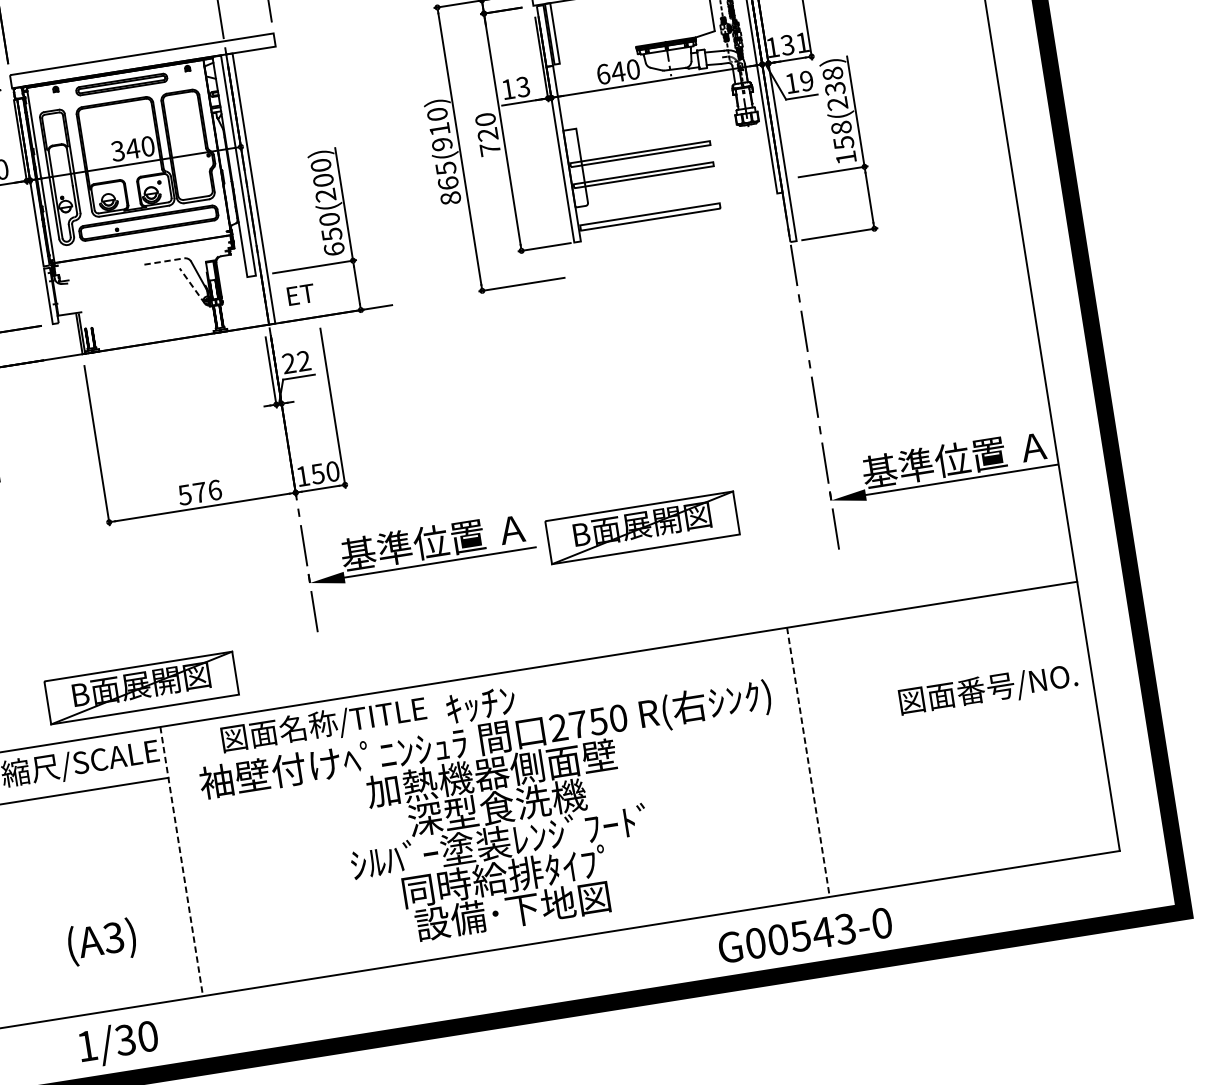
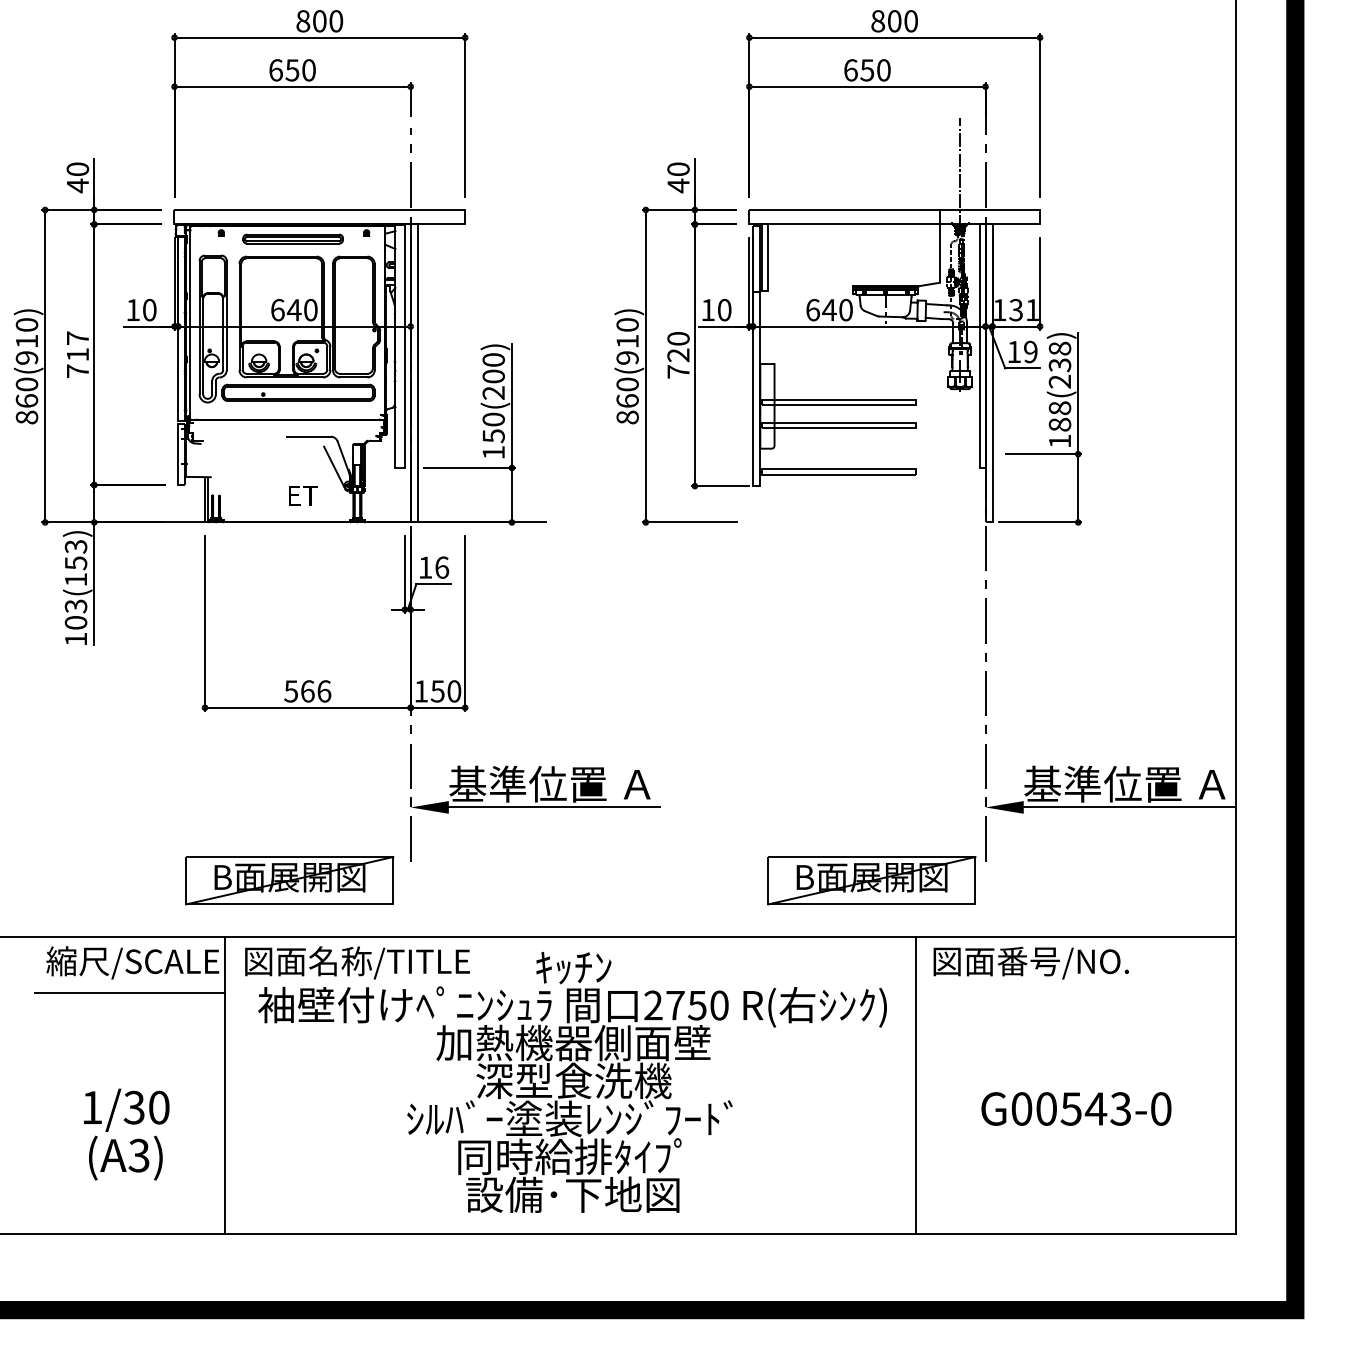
text: (523, 87) -> (724, 310), 13 -> 10
text: (843, 142) -> (1059, 424), 158(238) -> 188(238)
text: (117, 150) -> (277, 309), 340 -> 640
text: (445, 168) -> (627, 384), 865(910) -> 860(910)
text: (334, 249) -> (493, 452), 650(200) -> 150(200)
line: (164, 261) -> (309, 436), dashed -> solid
line: (192, 285) -> (334, 467), dashed -> solid
text: (301, 294) -> (303, 495), moved
text: (296, 362) -> (433, 567), 22 -> 16
text: (199, 492) -> (307, 691), 576 -> 566
part: (642, 527) -> (871, 880), moved
part: (141, 687) -> (289, 880), moved
text: (987, 689) -> (1030, 962), moved
text: (323, 724) -> (357, 962), moved
line: (808, 762) -> (916, 1085), dashed -> solid
line: (182, 861) -> (225, 1085), dashed -> solid
text: (805, 935) -> (1076, 1108), moved
text: (118, 1042) -> (126, 1109), moved

